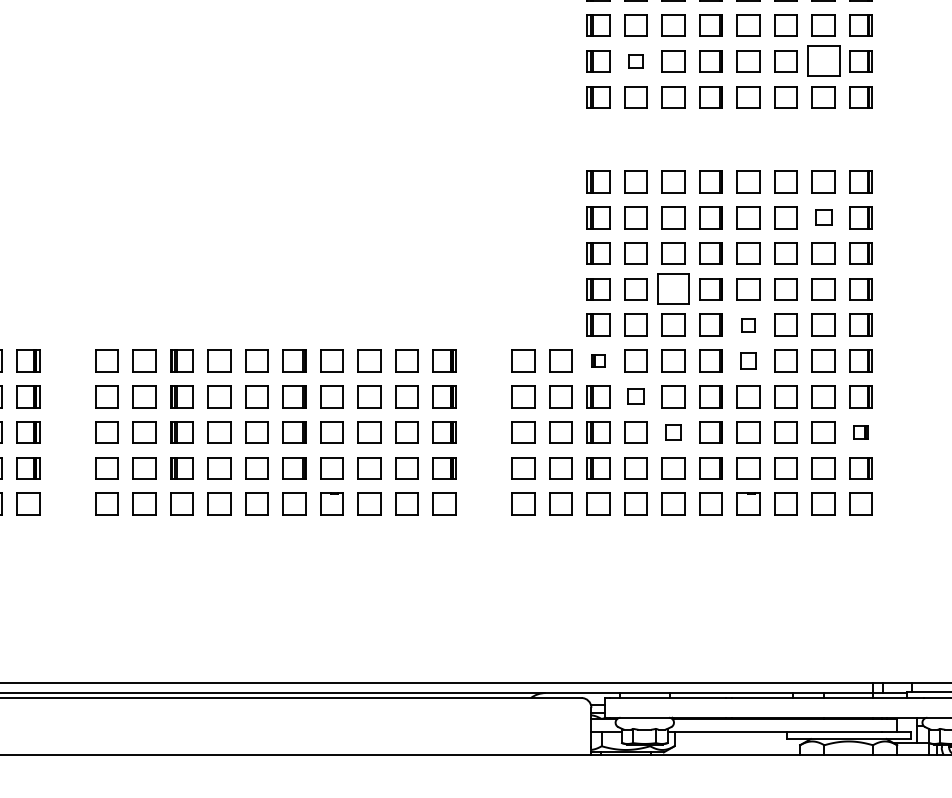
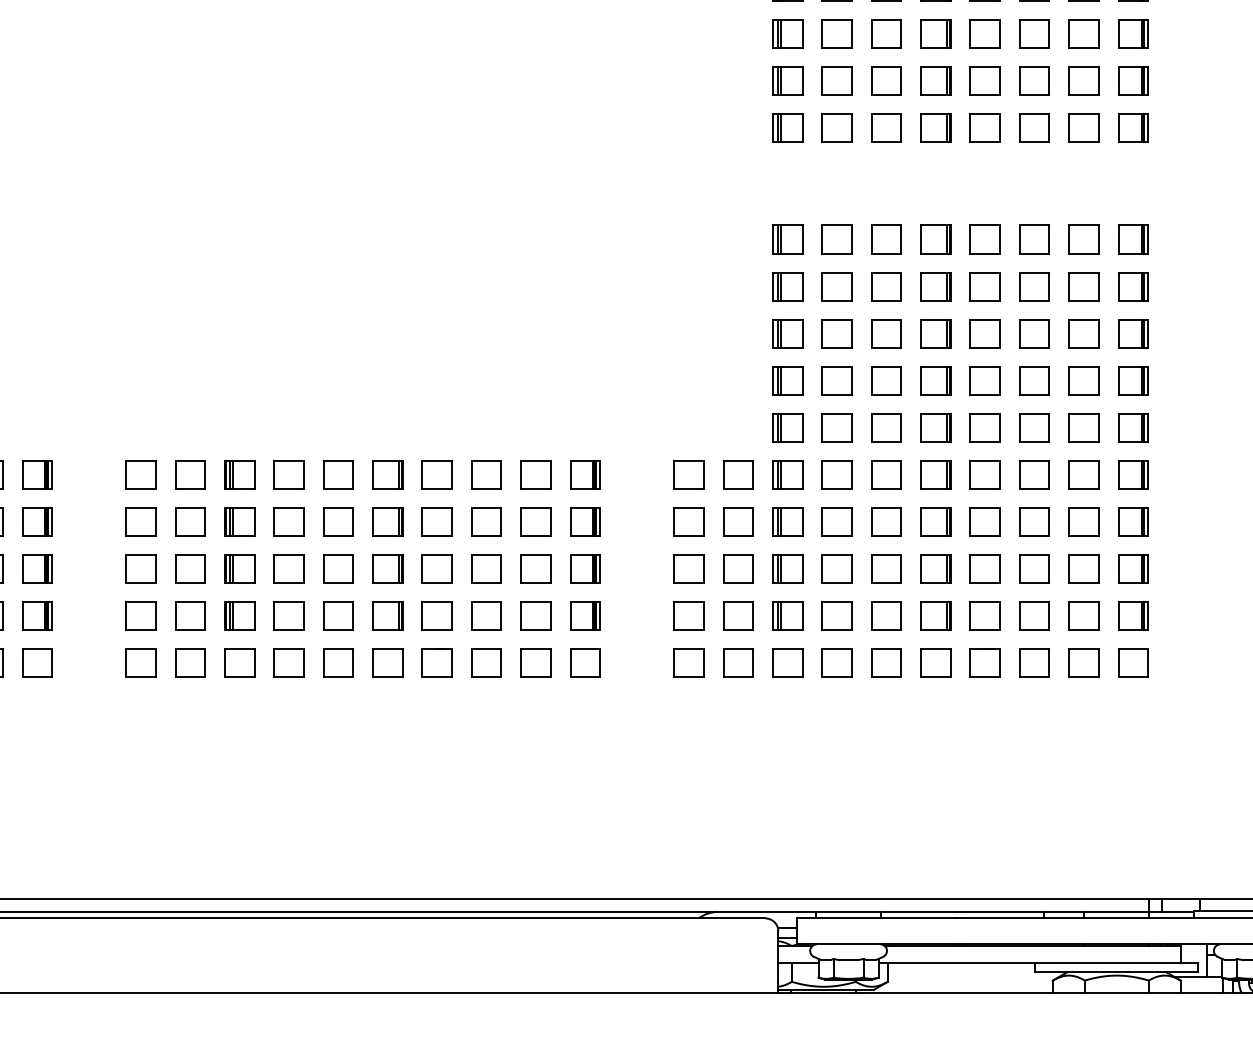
part: (635, 61) -> (836, 80), size x1.67
part: (823, 61) -> (1083, 80), size x0.71
part: (823, 217) -> (1083, 286), size x1.43
part: (673, 289) -> (886, 380), size x0.71
part: (748, 324) -> (985, 426), size x1.67
part: (598, 360) -> (787, 474), size x1.67
part: (748, 360) -> (985, 474), size x1.43
part: (635, 396) -> (836, 521), size x1.43
part: (673, 432) -> (886, 569), size x1.43
part: (860, 432) -> (1132, 569), size x1.67

